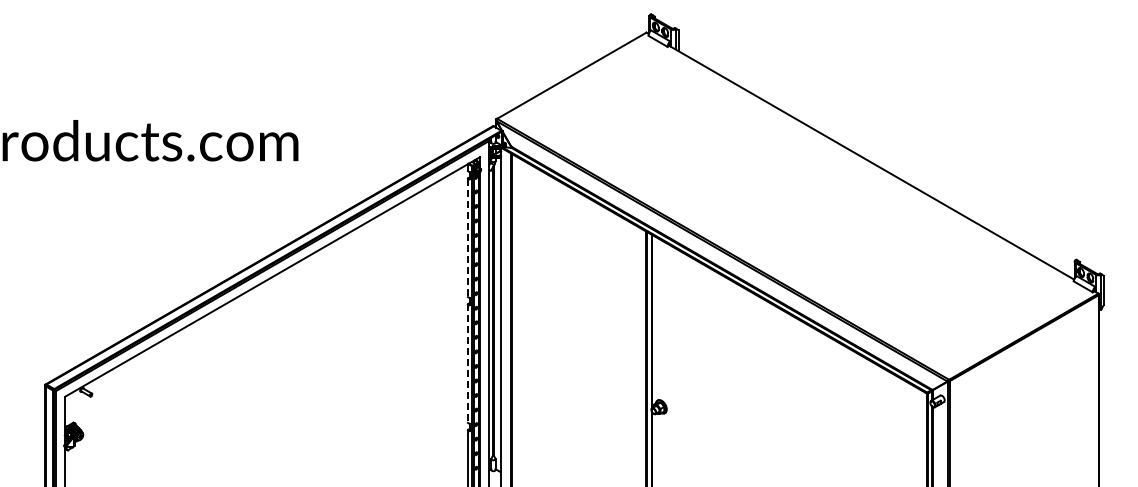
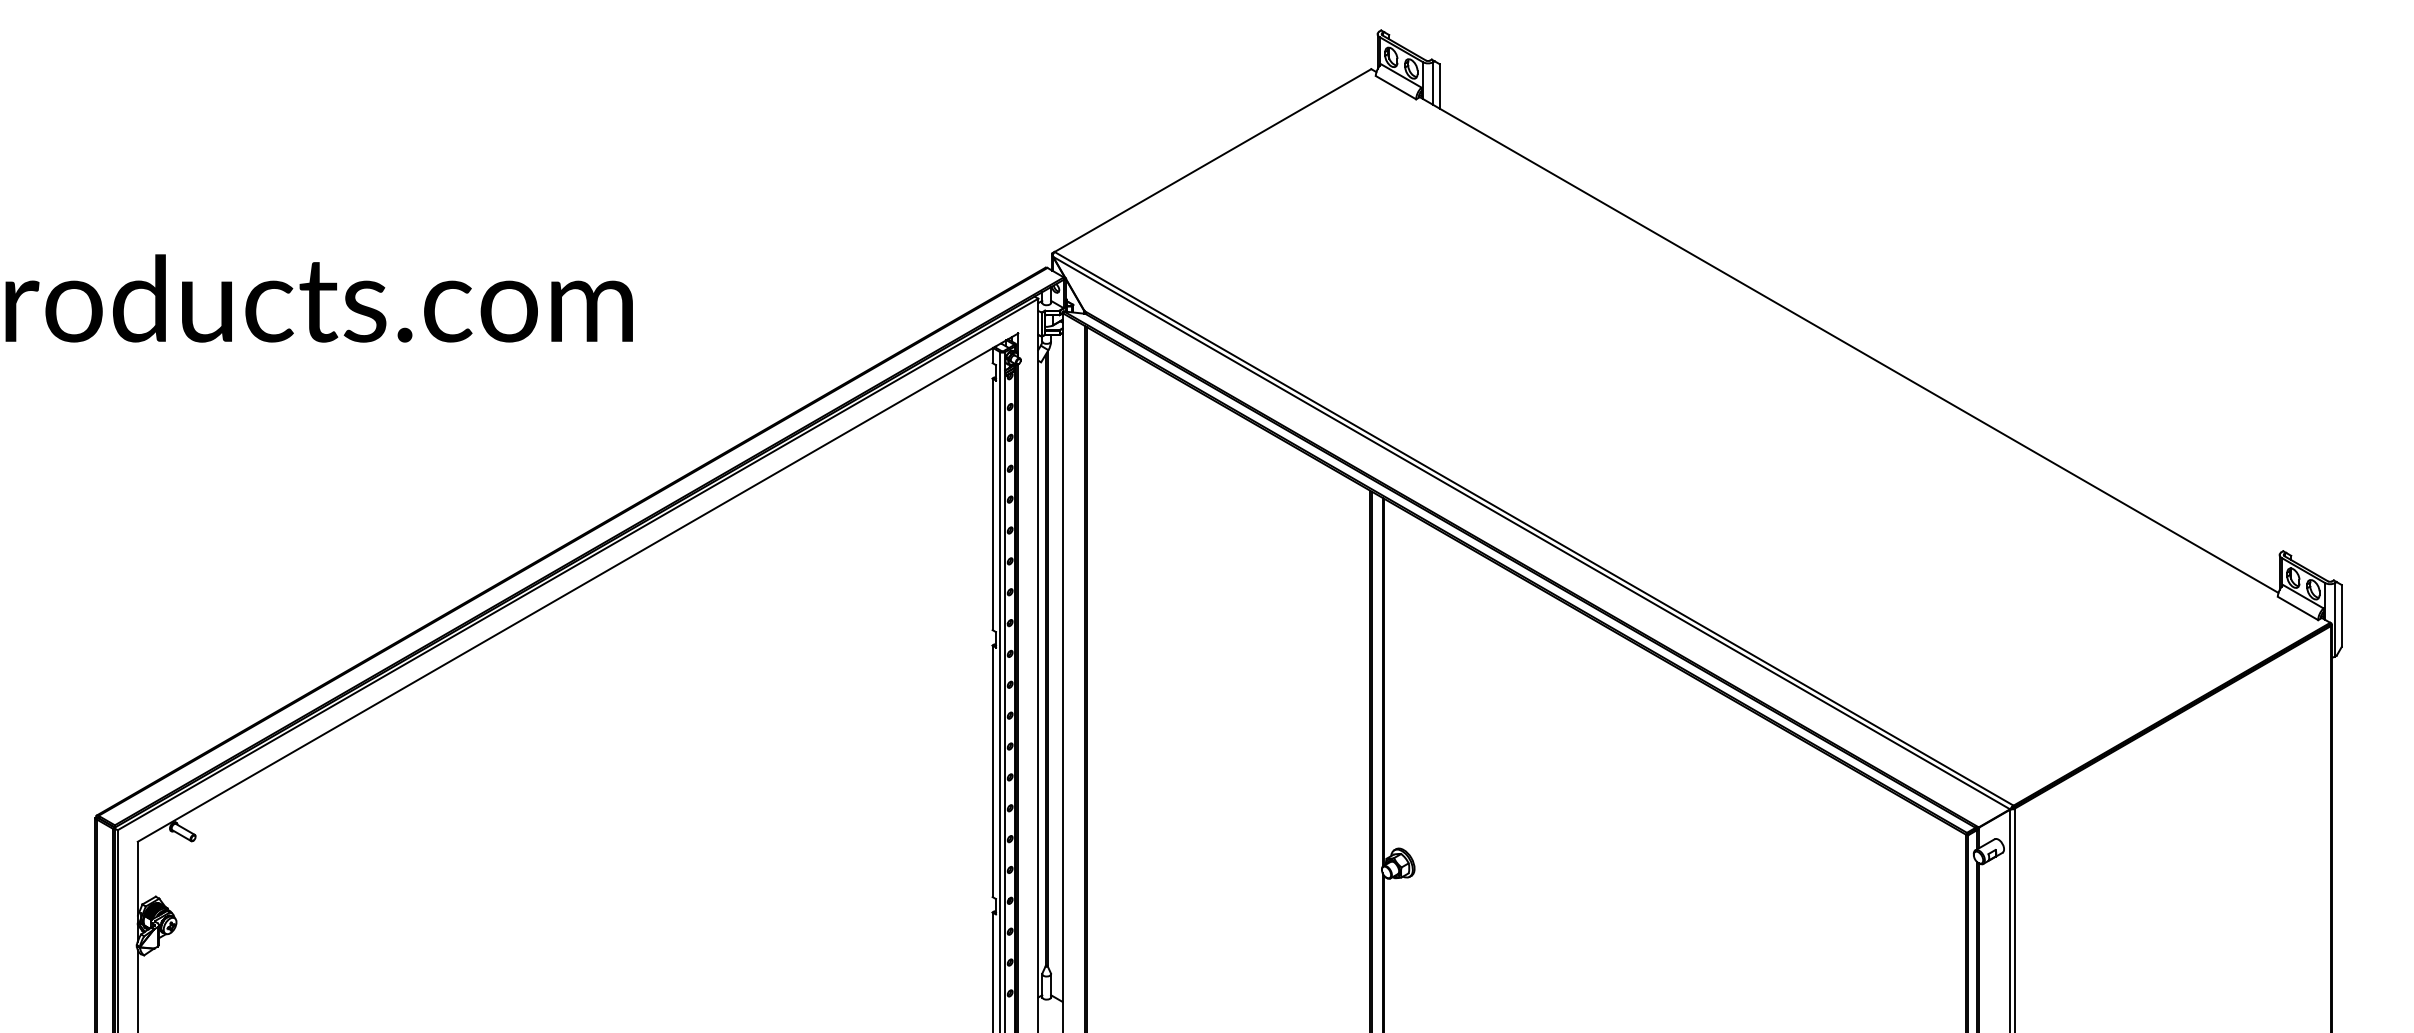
line: (467, 238) -> (991, 505), dashed -> solid
line: (467, 364) -> (991, 773), dashed -> solid

